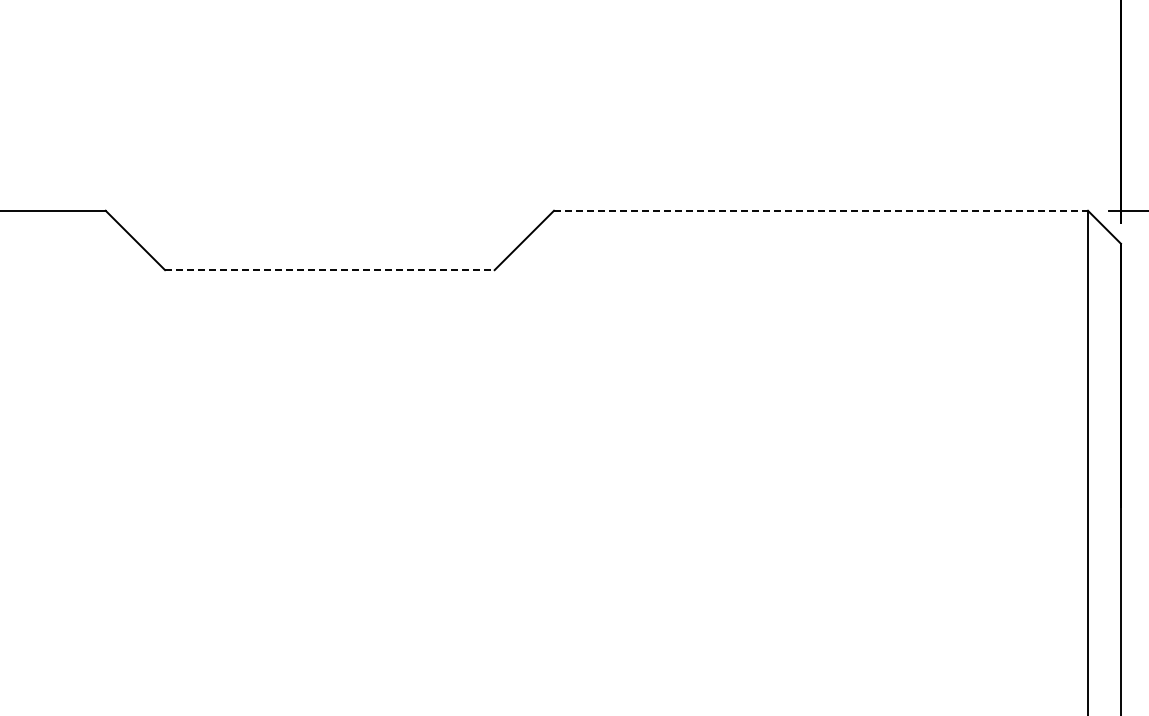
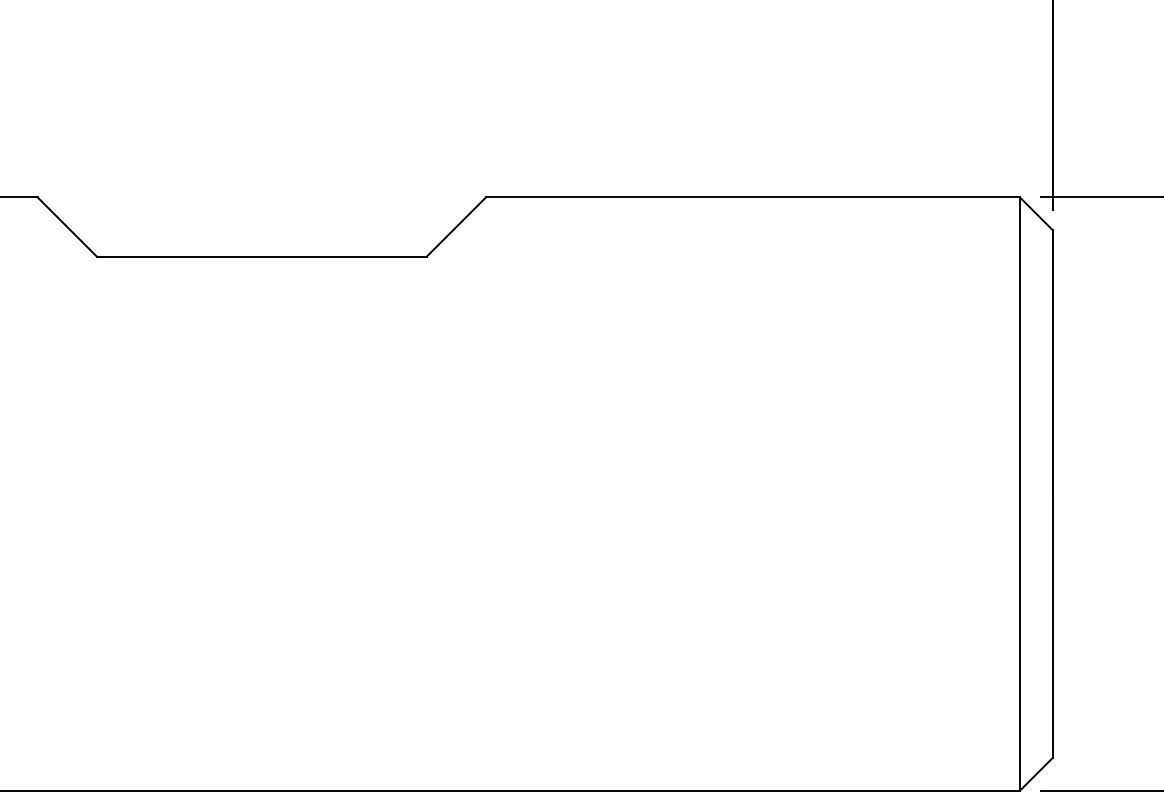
line: (820, 210) -> (752, 197), dashed -> solid
line: (329, 269) -> (261, 256), dashed -> solid

